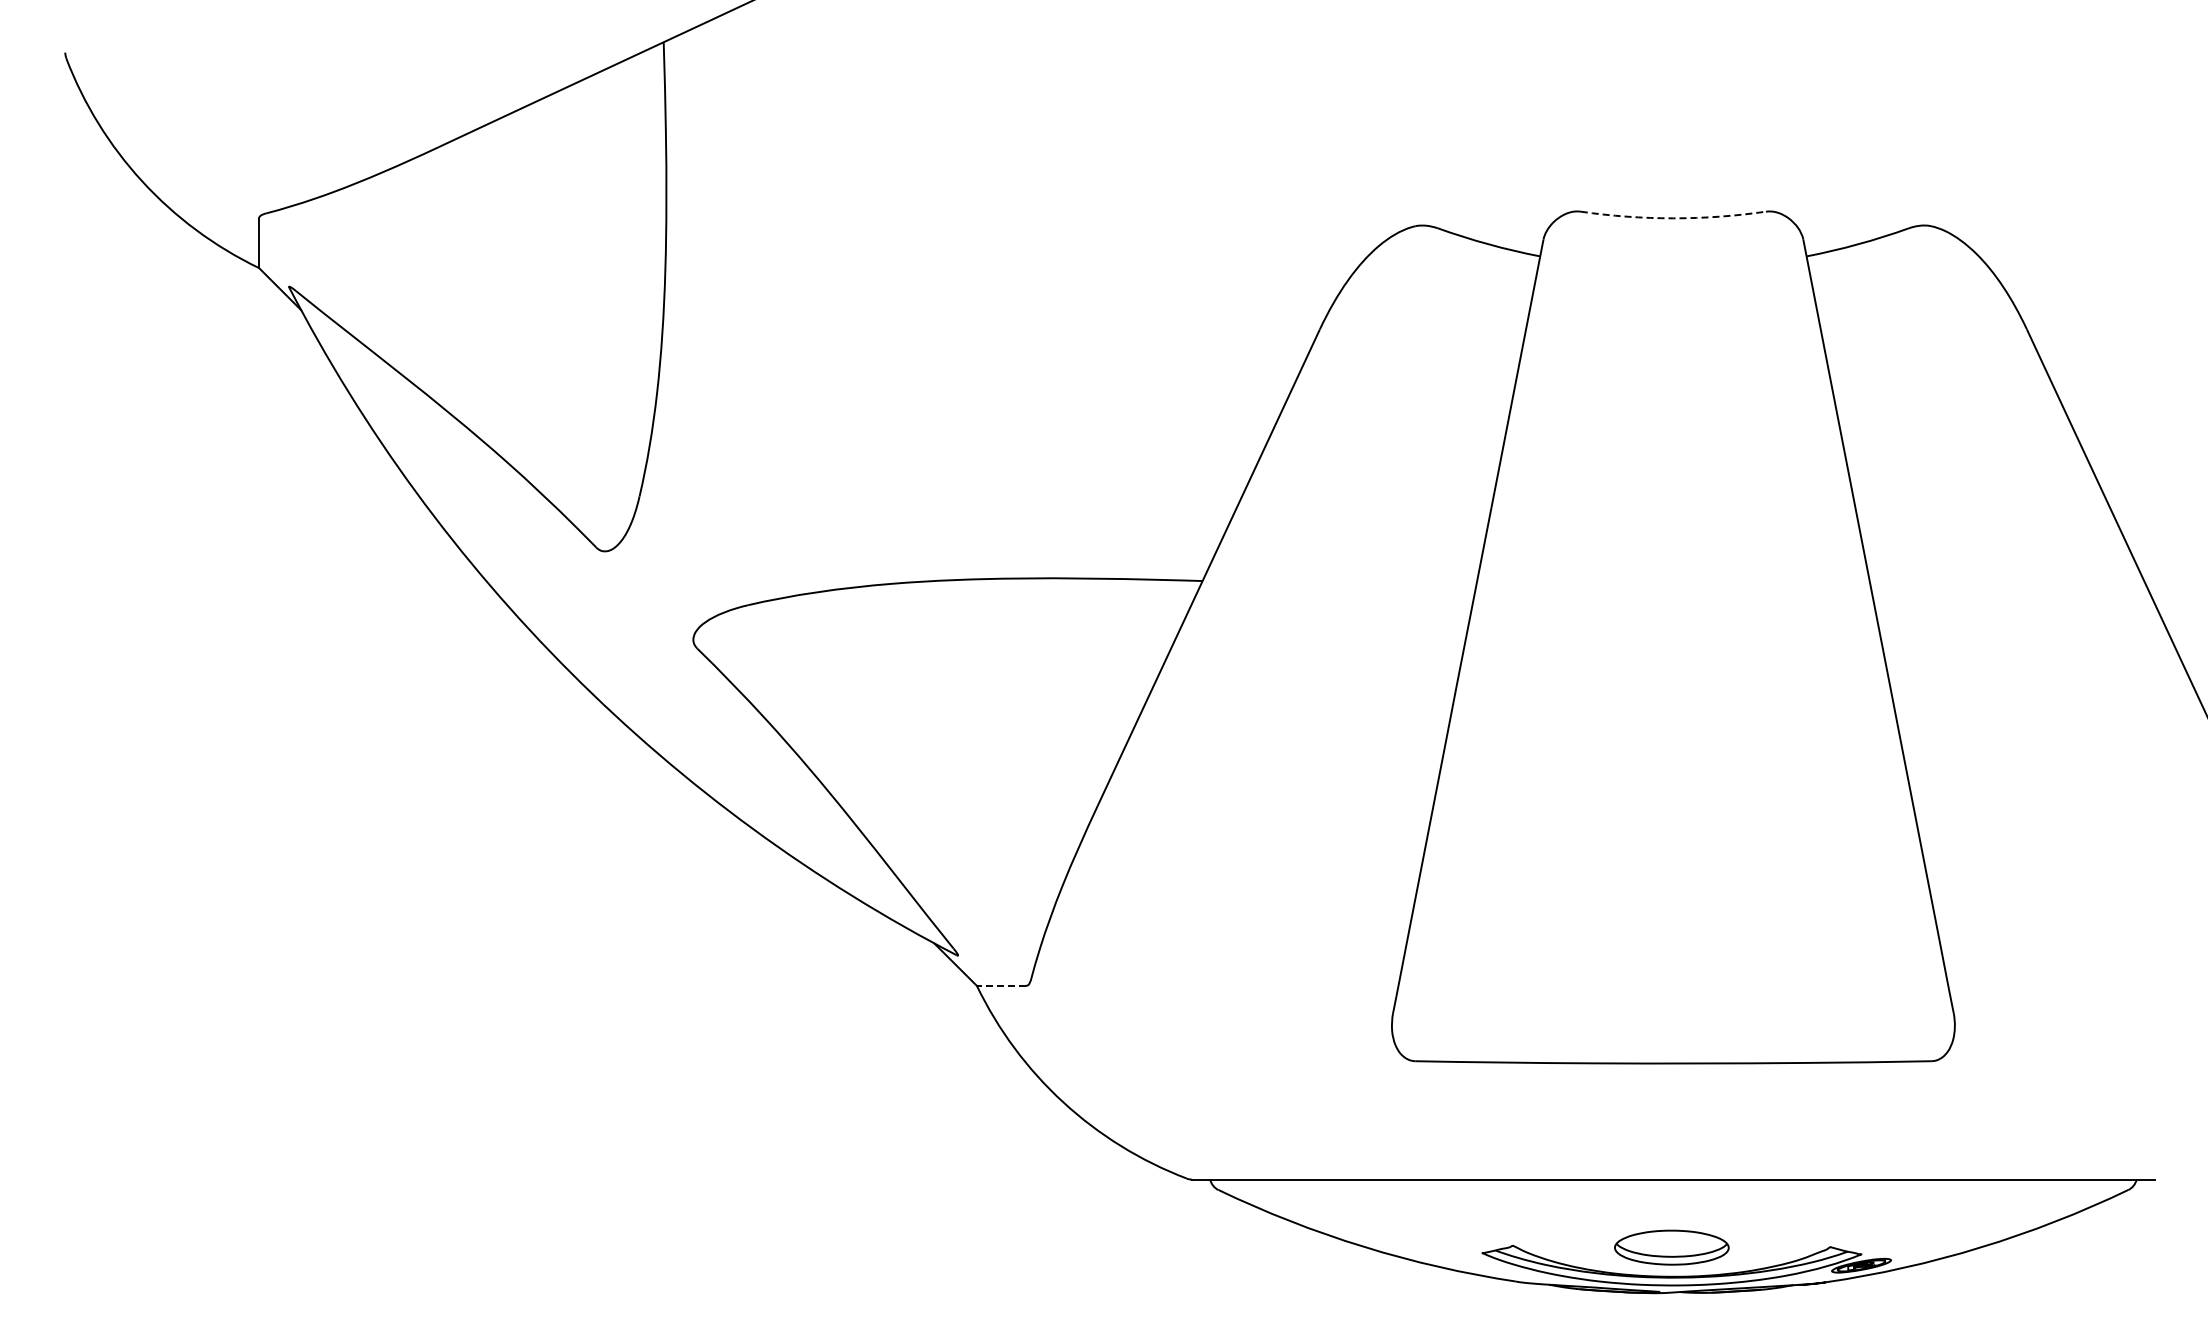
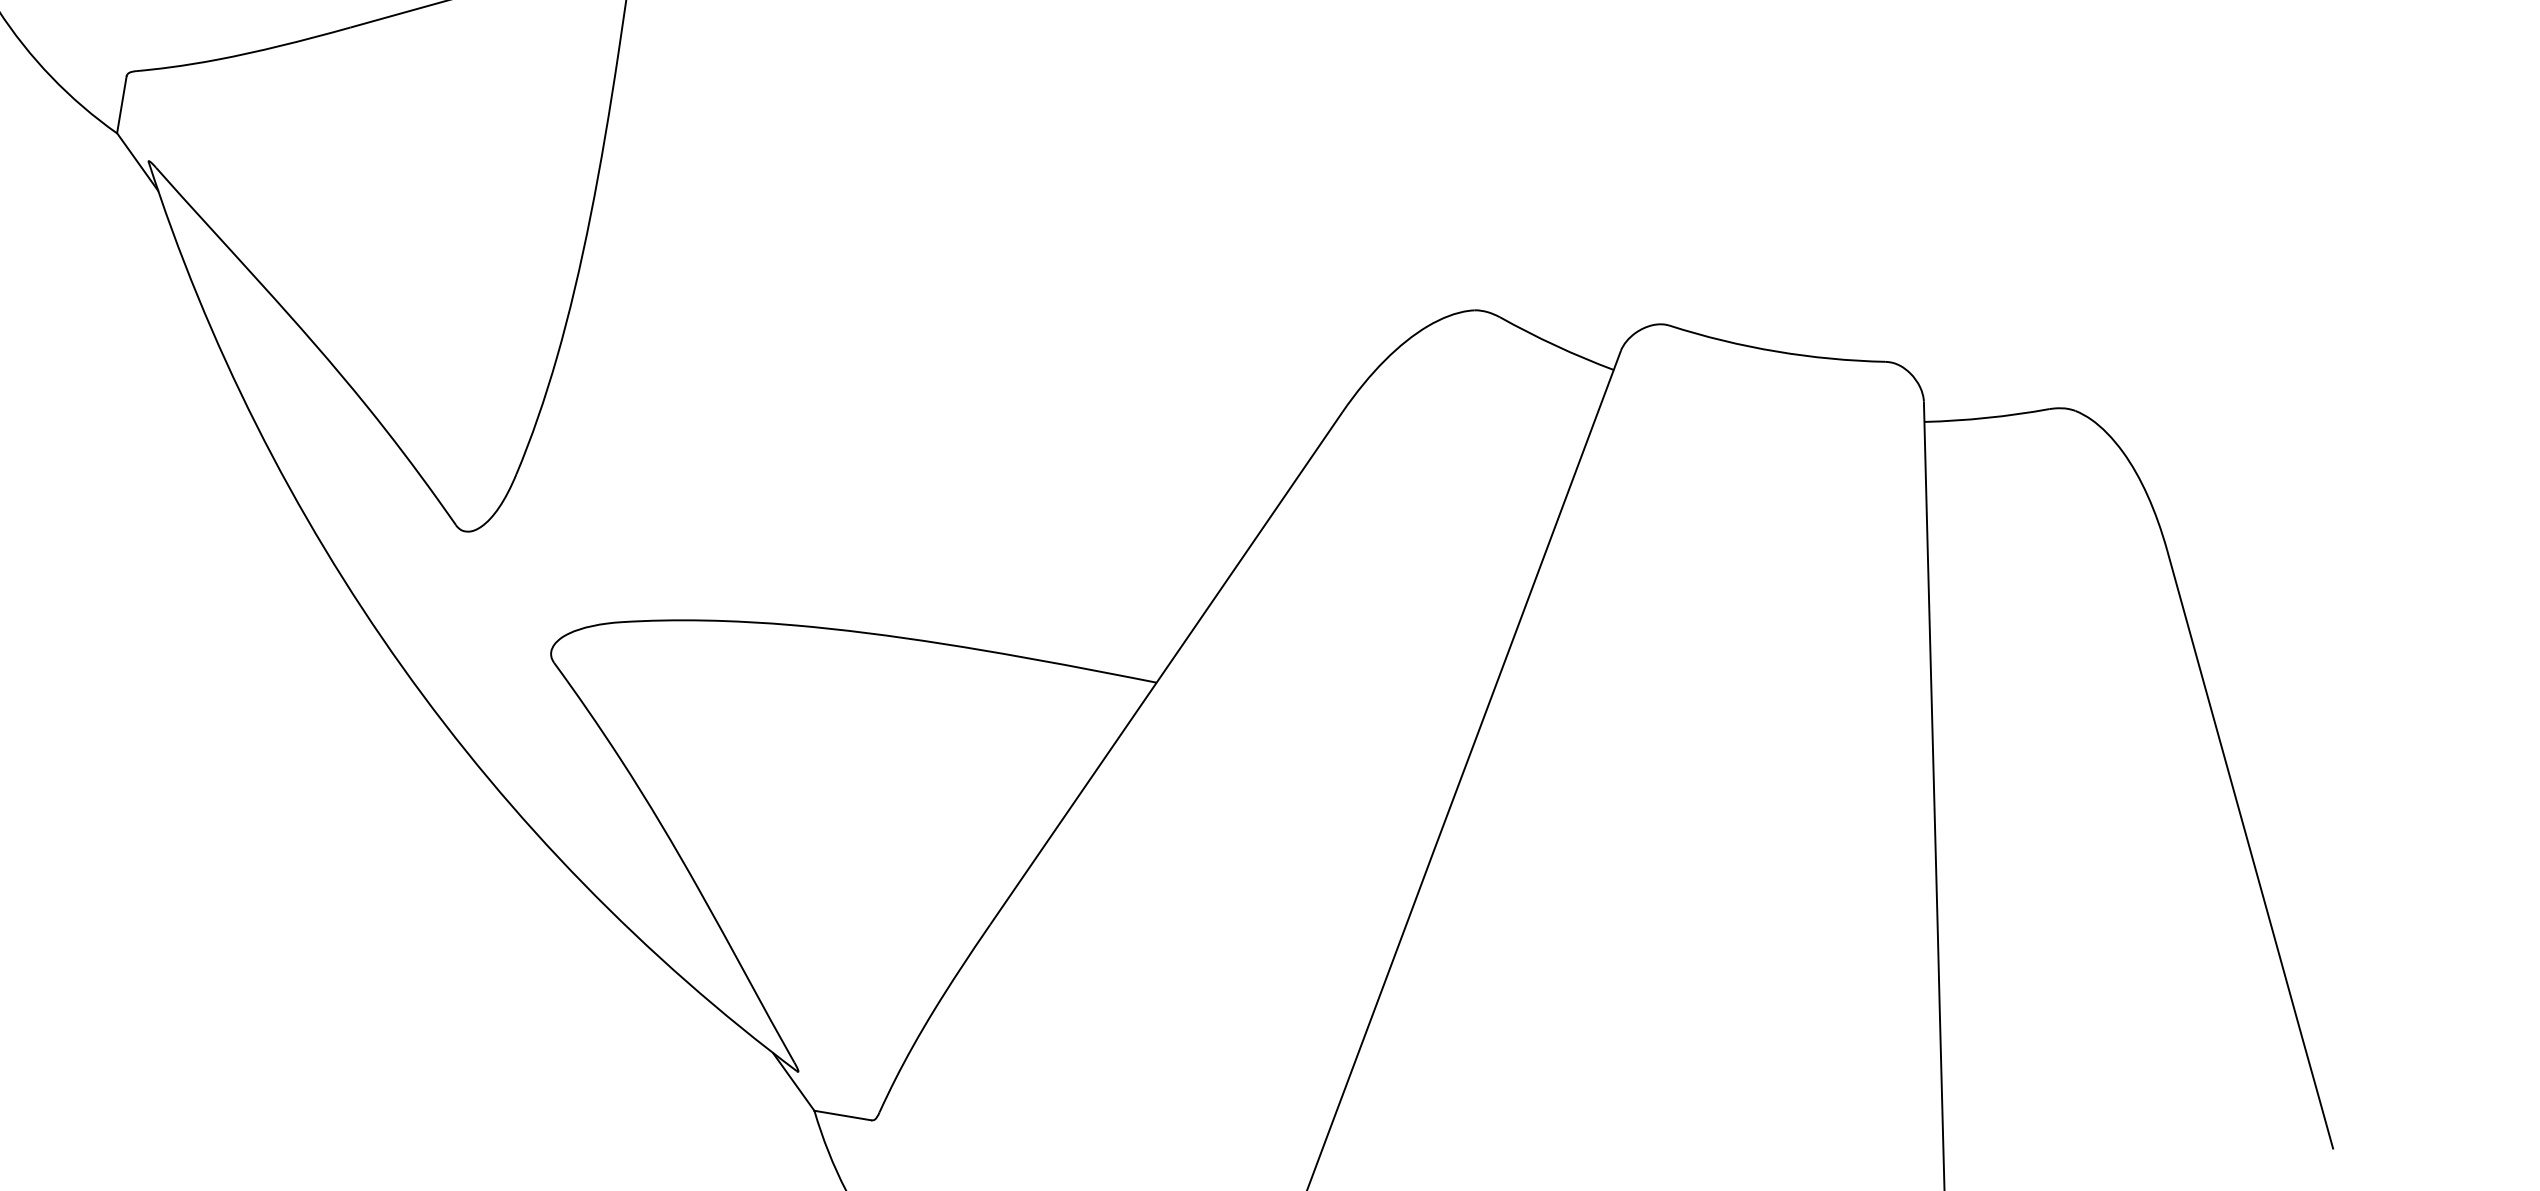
arc: (1673, 218) -> (1776, 351), dashed -> solid
line: (1000, 985) -> (841, 1114), dashed -> solid

